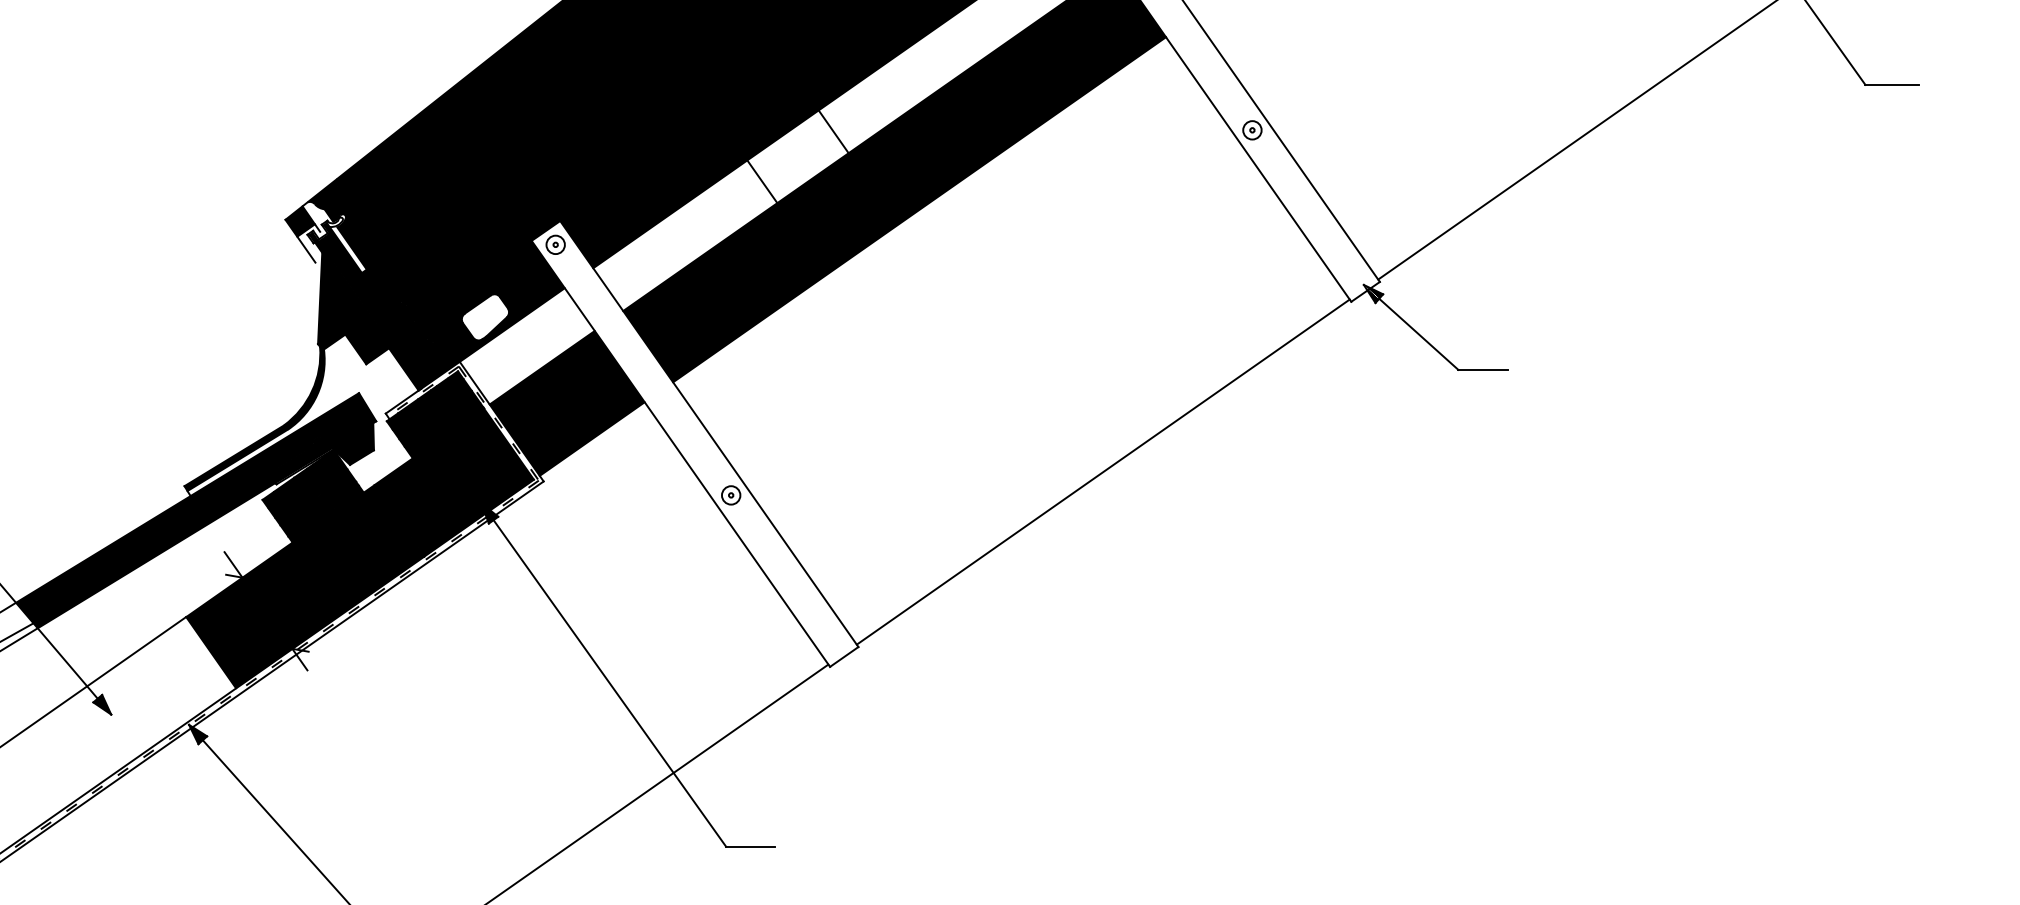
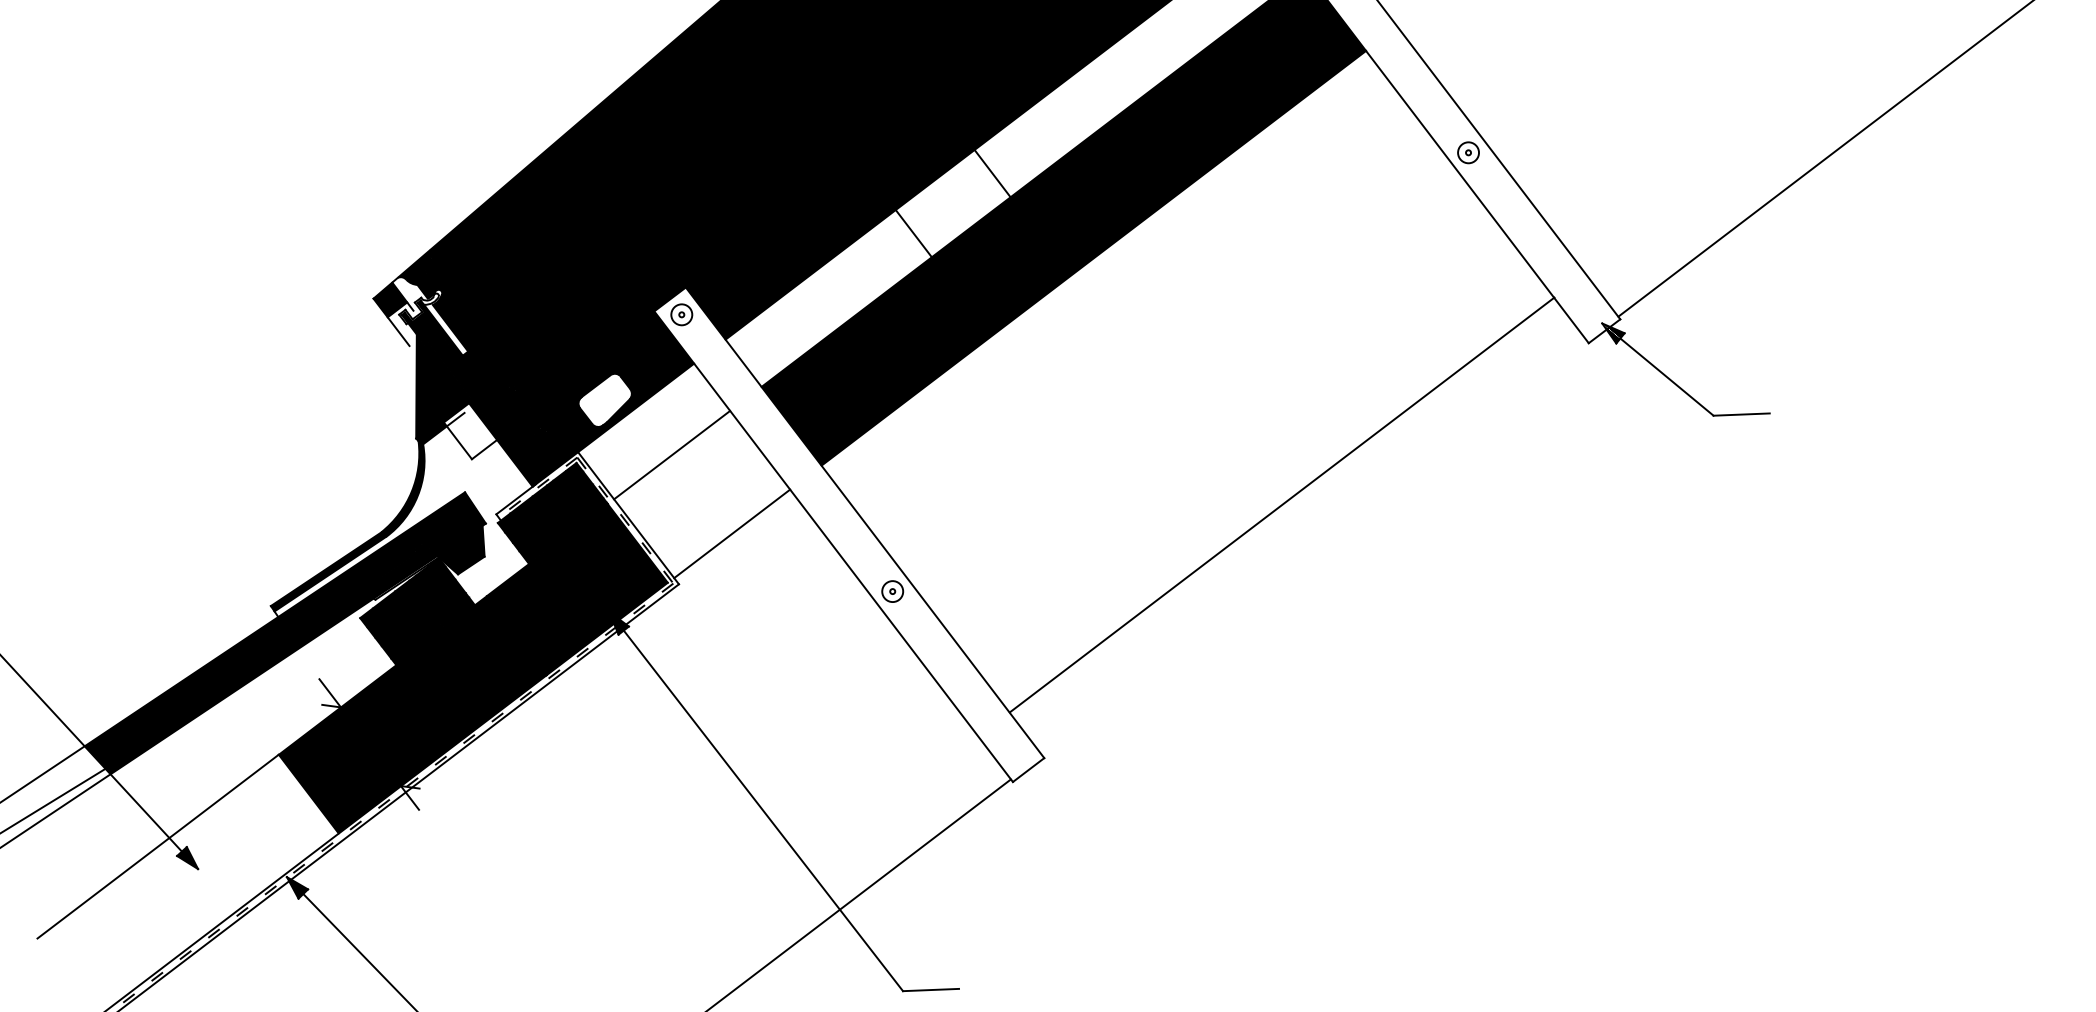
fill: (365, 339) -> (469, 431), removed
fill: (566, 403) -> (701, 494), removed
line: (1102, 471) -> (1281, 504), moved

